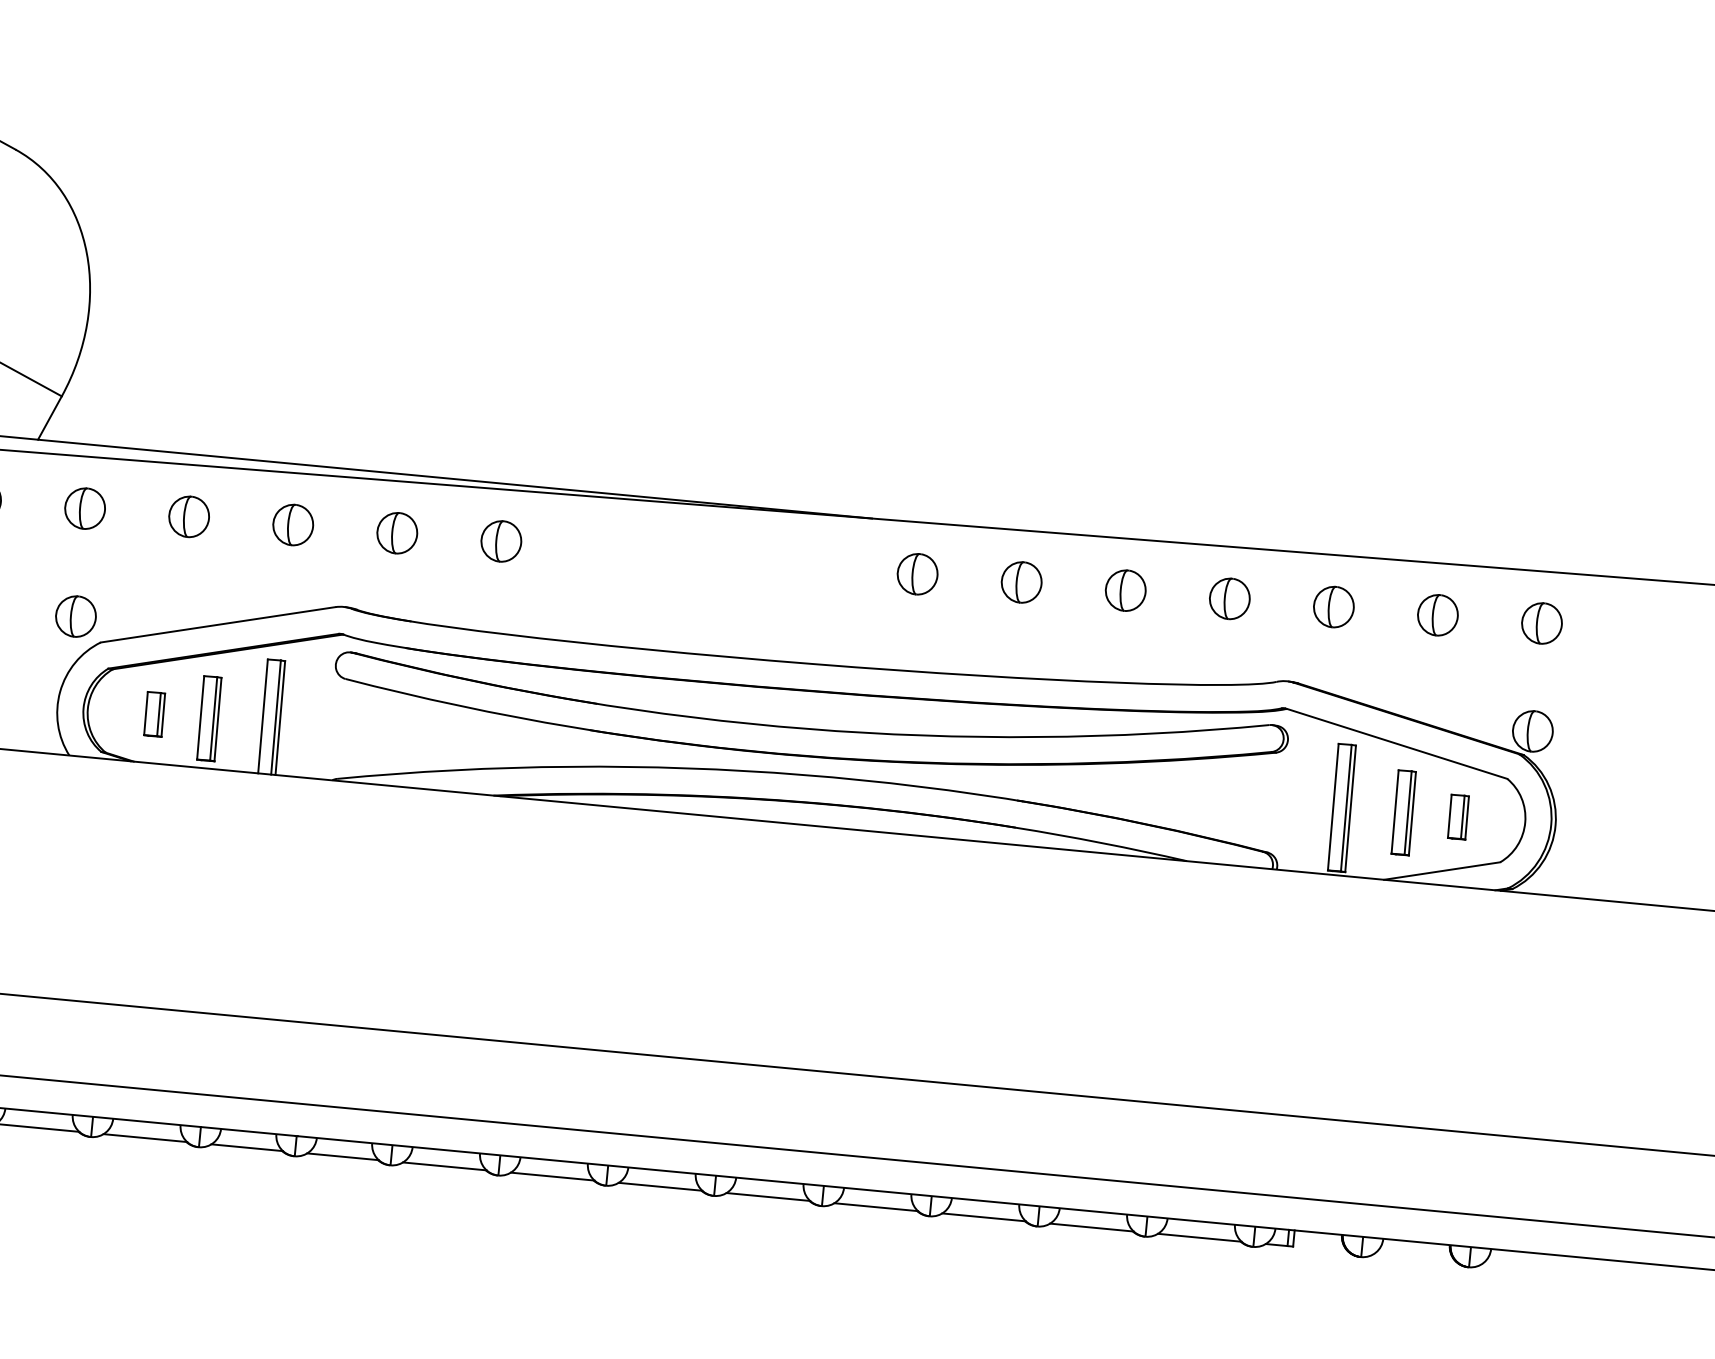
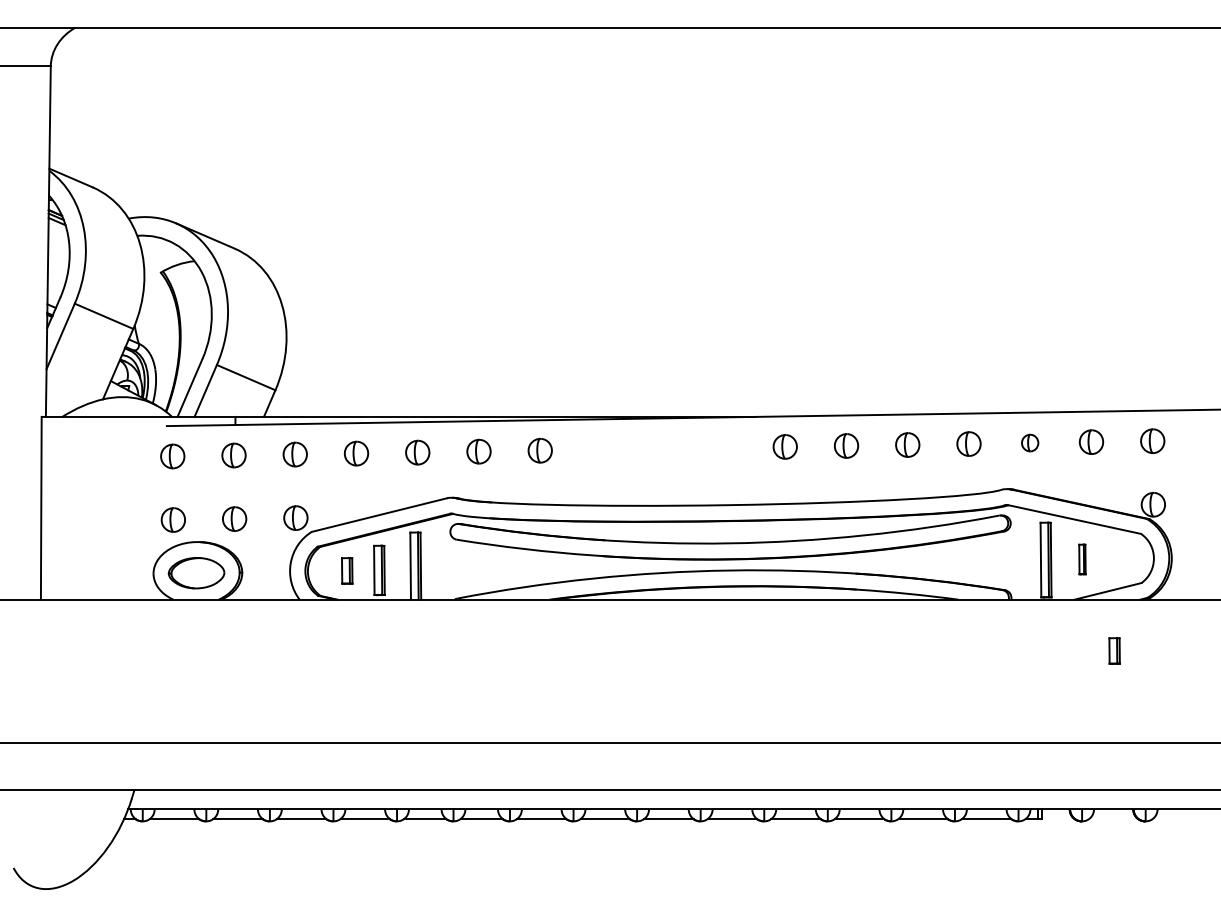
part: (1332, 605) -> (1029, 442), size x0.7
part: (1403, 812) -> (1082, 559), size x0.6
part: (1458, 816) -> (1114, 650), moved

